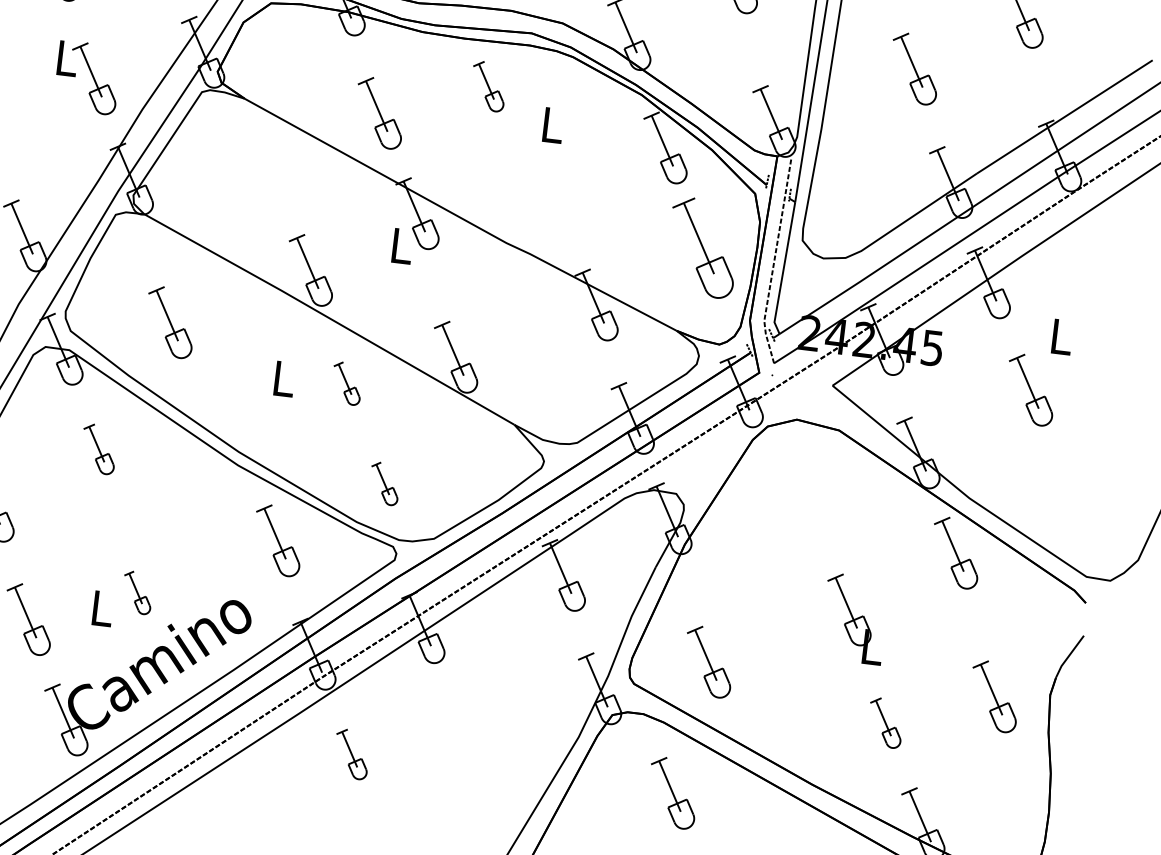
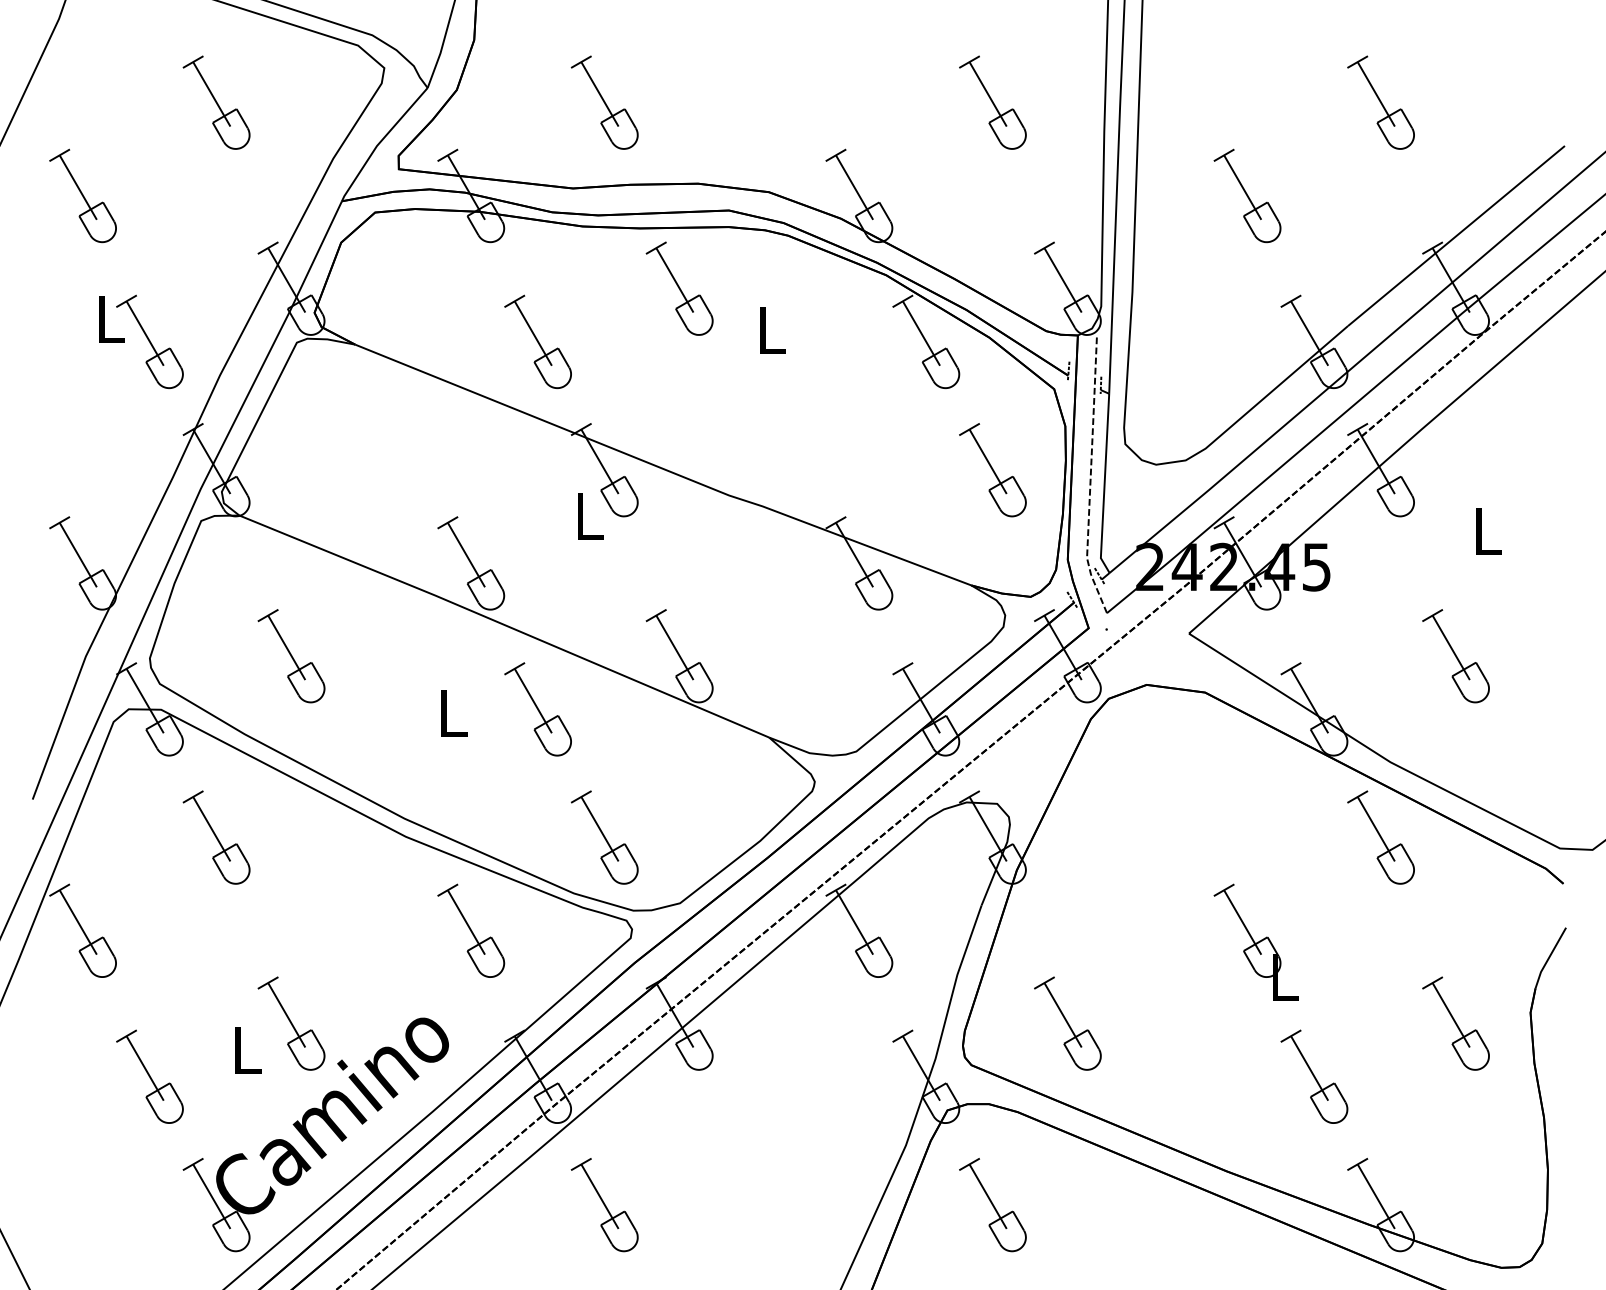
part: (488, 86) -> (679, 288), size x1.43
part: (702, 248) -> (992, 470), size x0.71
part: (346, 383) -> (537, 709), size x1.67
part: (1030, 390) -> (1455, 656), moved
part: (98, 449) -> (216, 837), size x1.43
part: (384, 483) -> (604, 837), size x1.67
part: (137, 592) -> (291, 1023), size x1.67
part: (885, 722) -> (1314, 1076), size x1.43
part: (351, 754) -> (604, 1205), size x1.43
part: (672, 793) -> (992, 1205), moved

